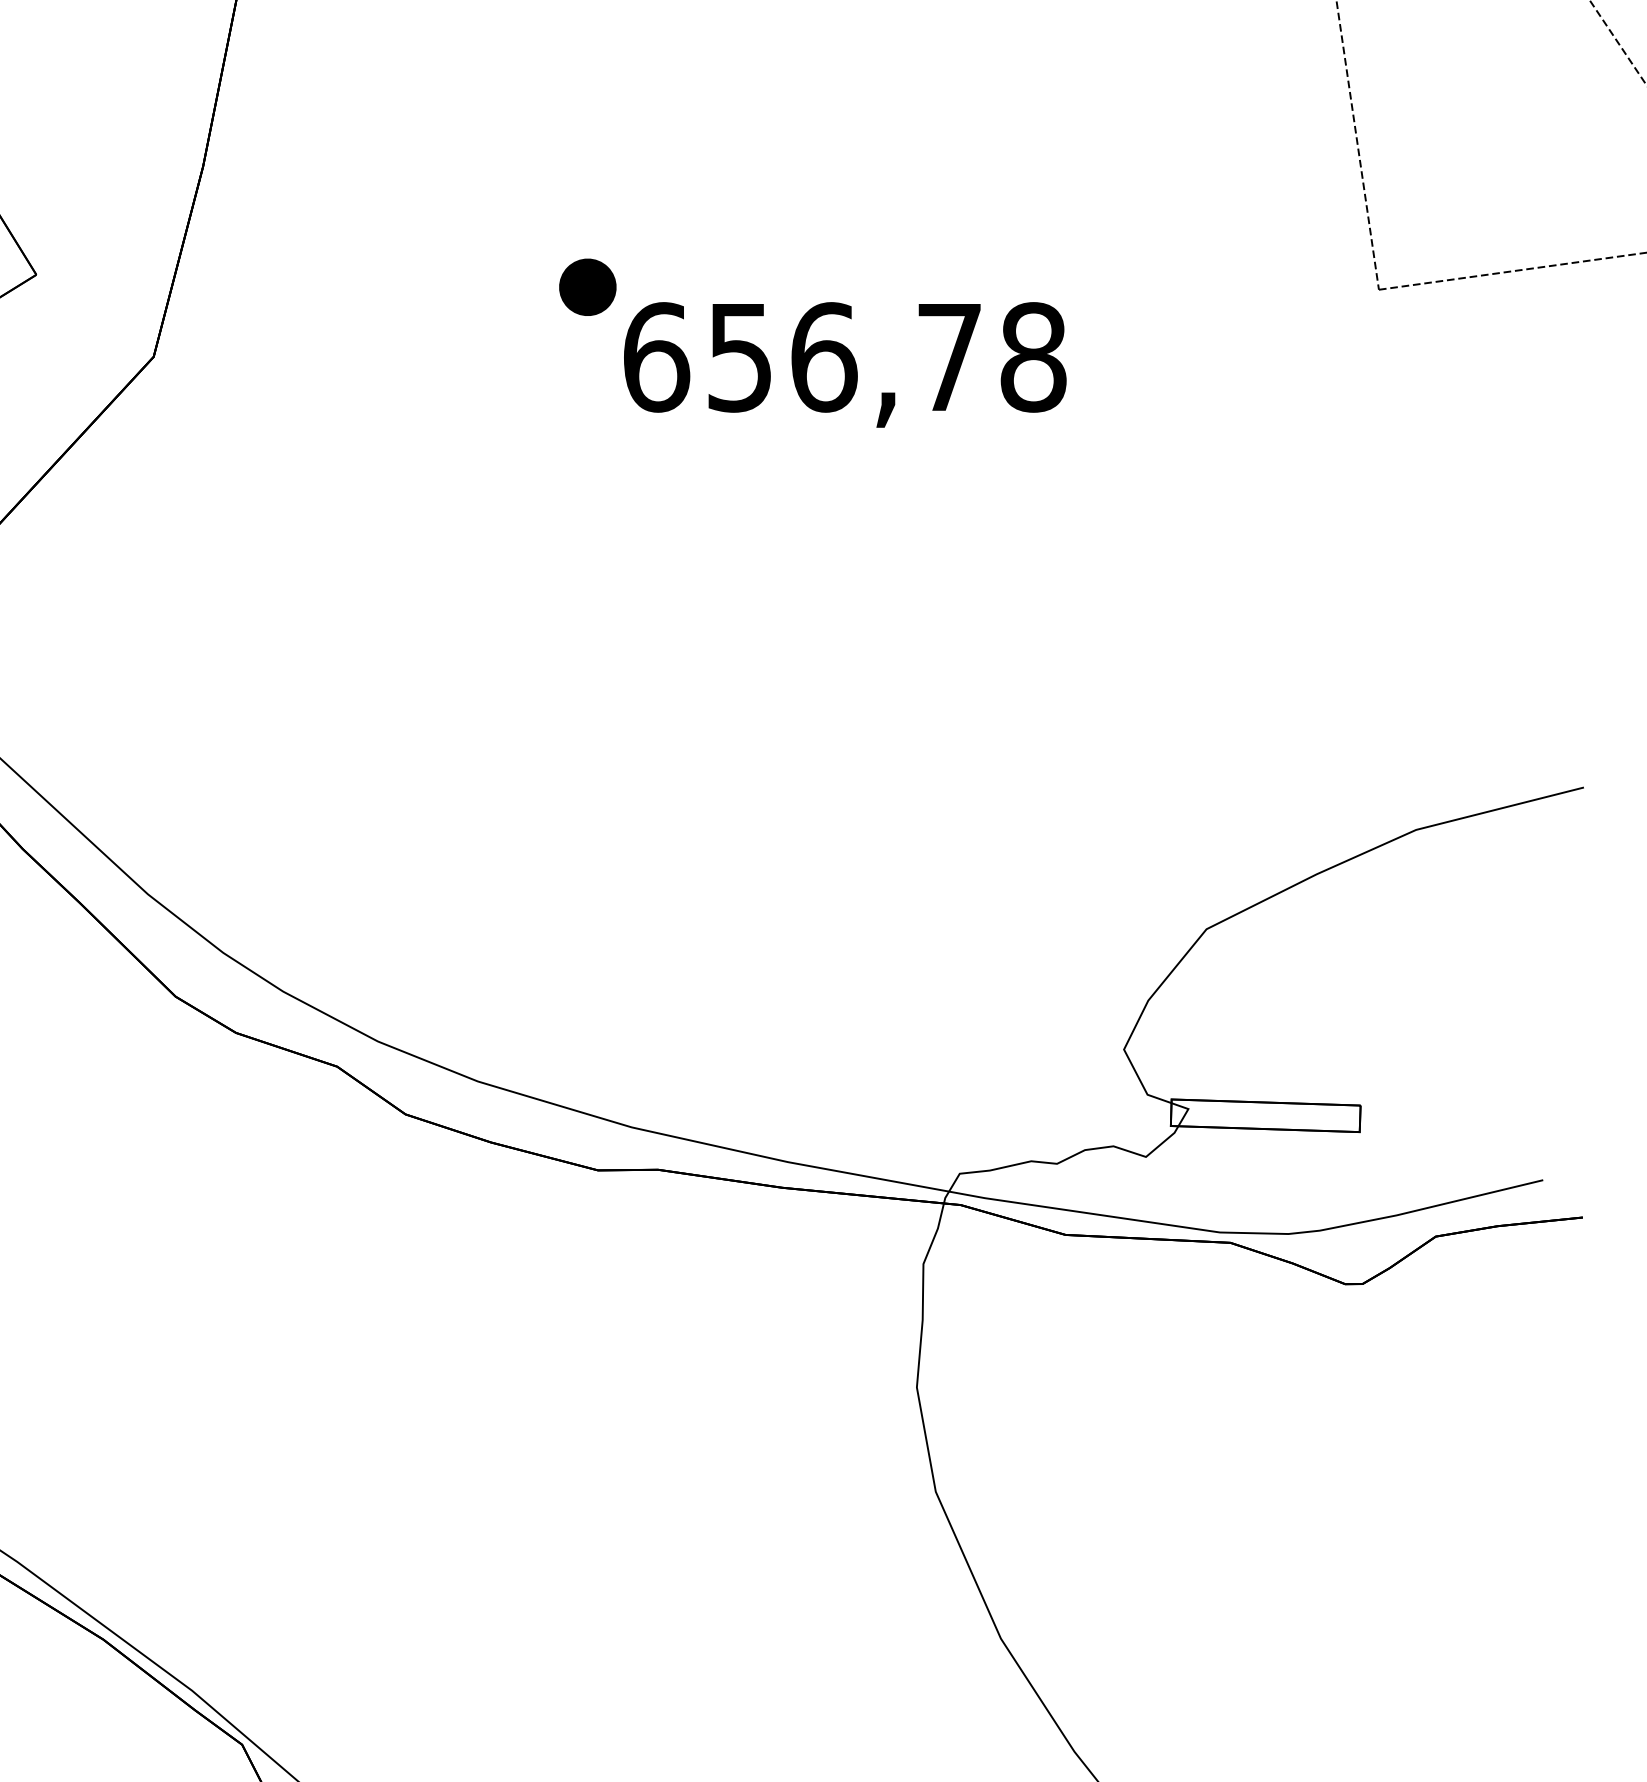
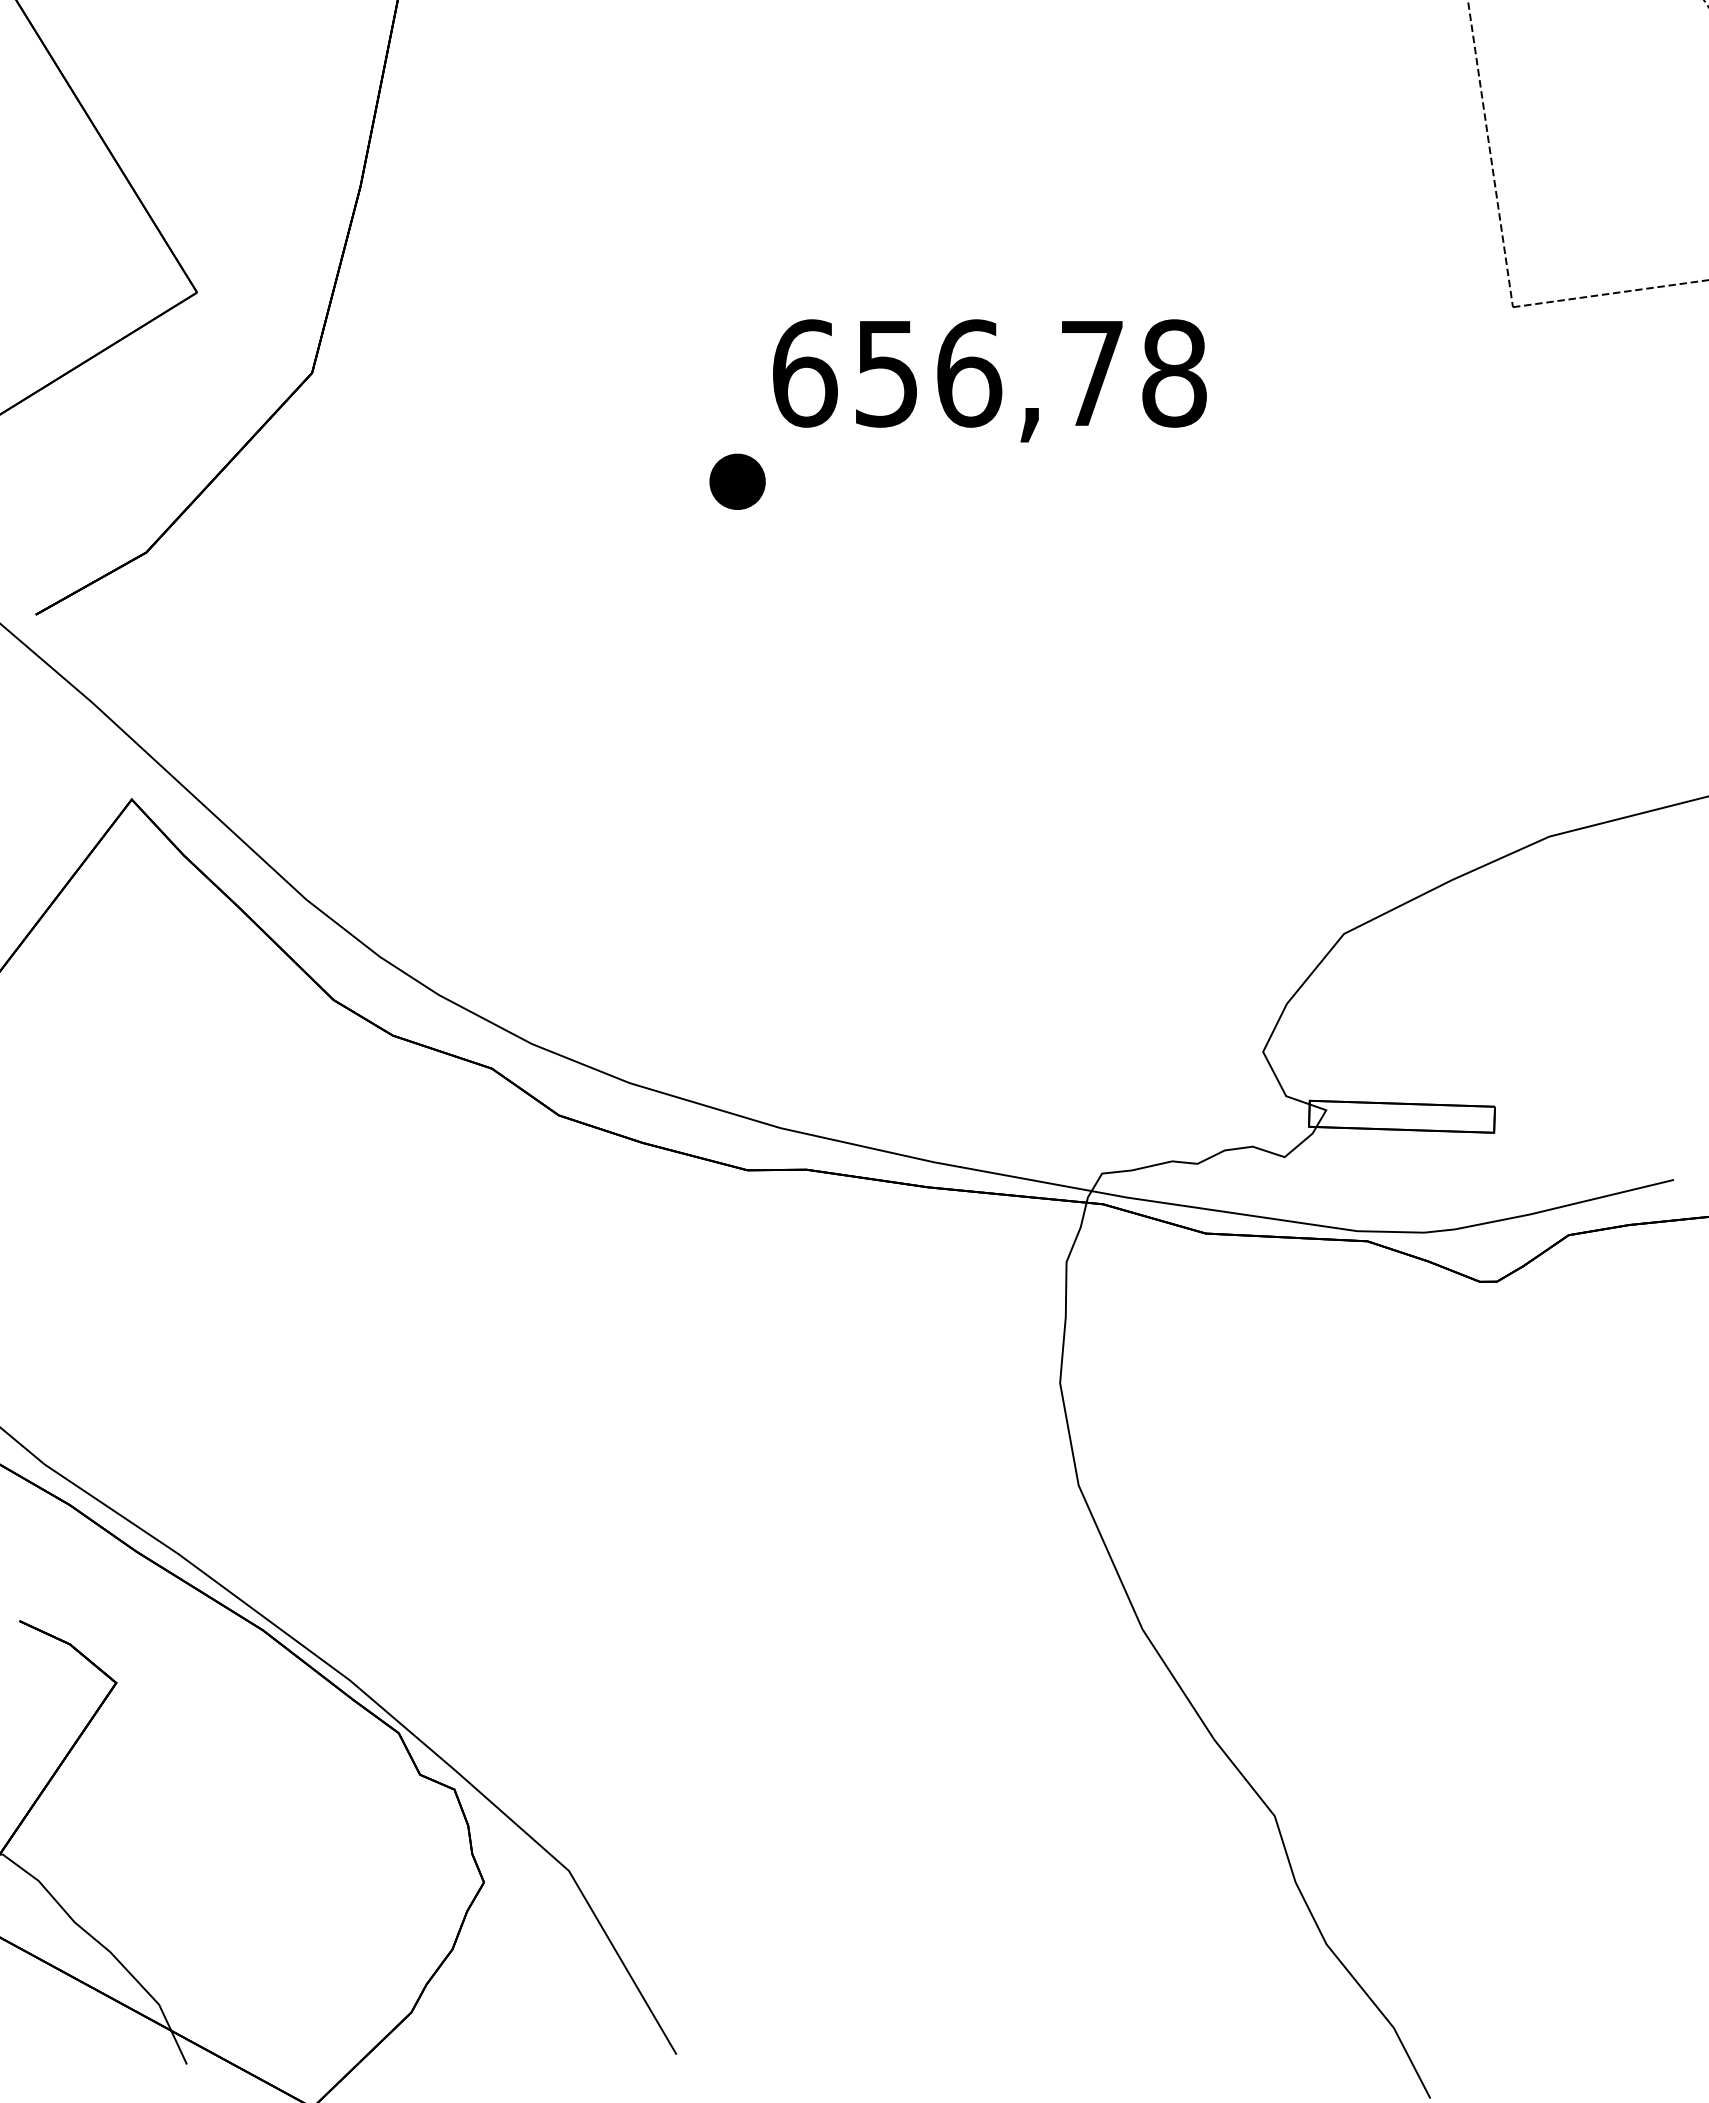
part: (587, 287) -> (737, 481), moved

